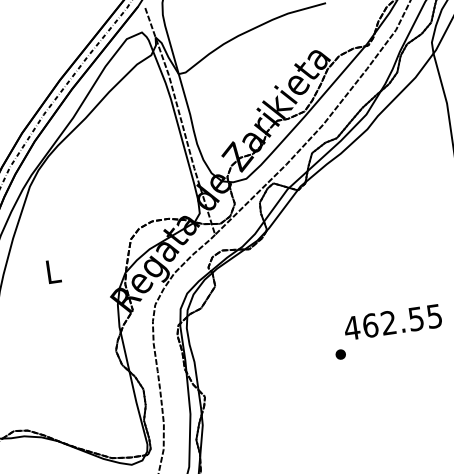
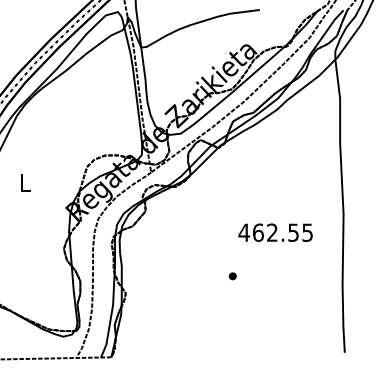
text: (392, 322) -> (275, 232), moved

